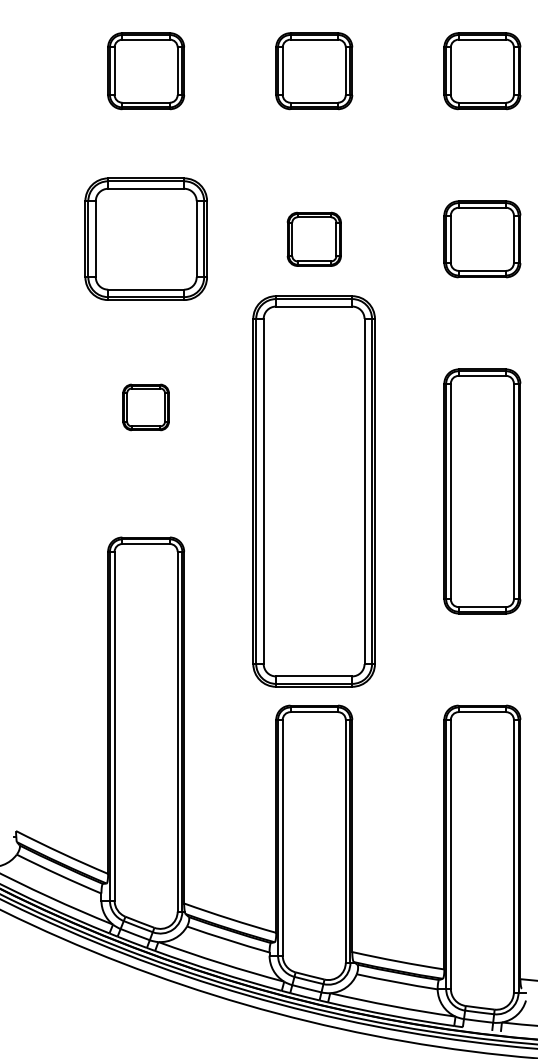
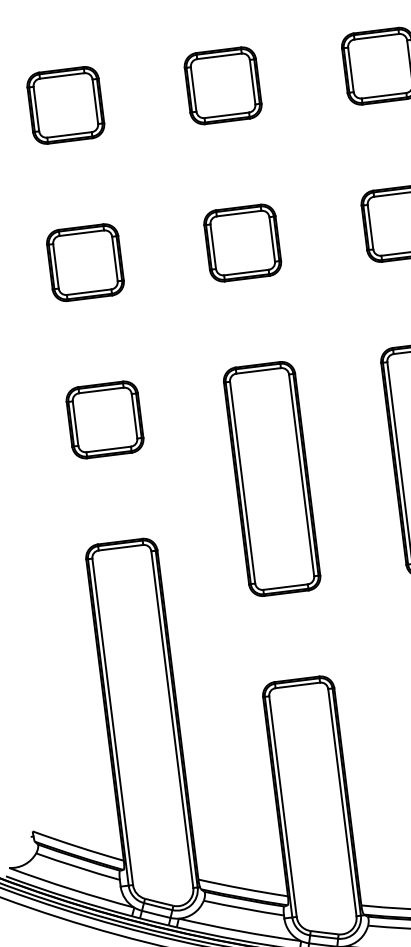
part: (145, 239) -> (84, 262), size x0.62
part: (314, 239) -> (242, 243), size x1.43
part: (145, 407) -> (104, 420), size x1.67
part: (314, 491) -> (272, 478), size x0.62

